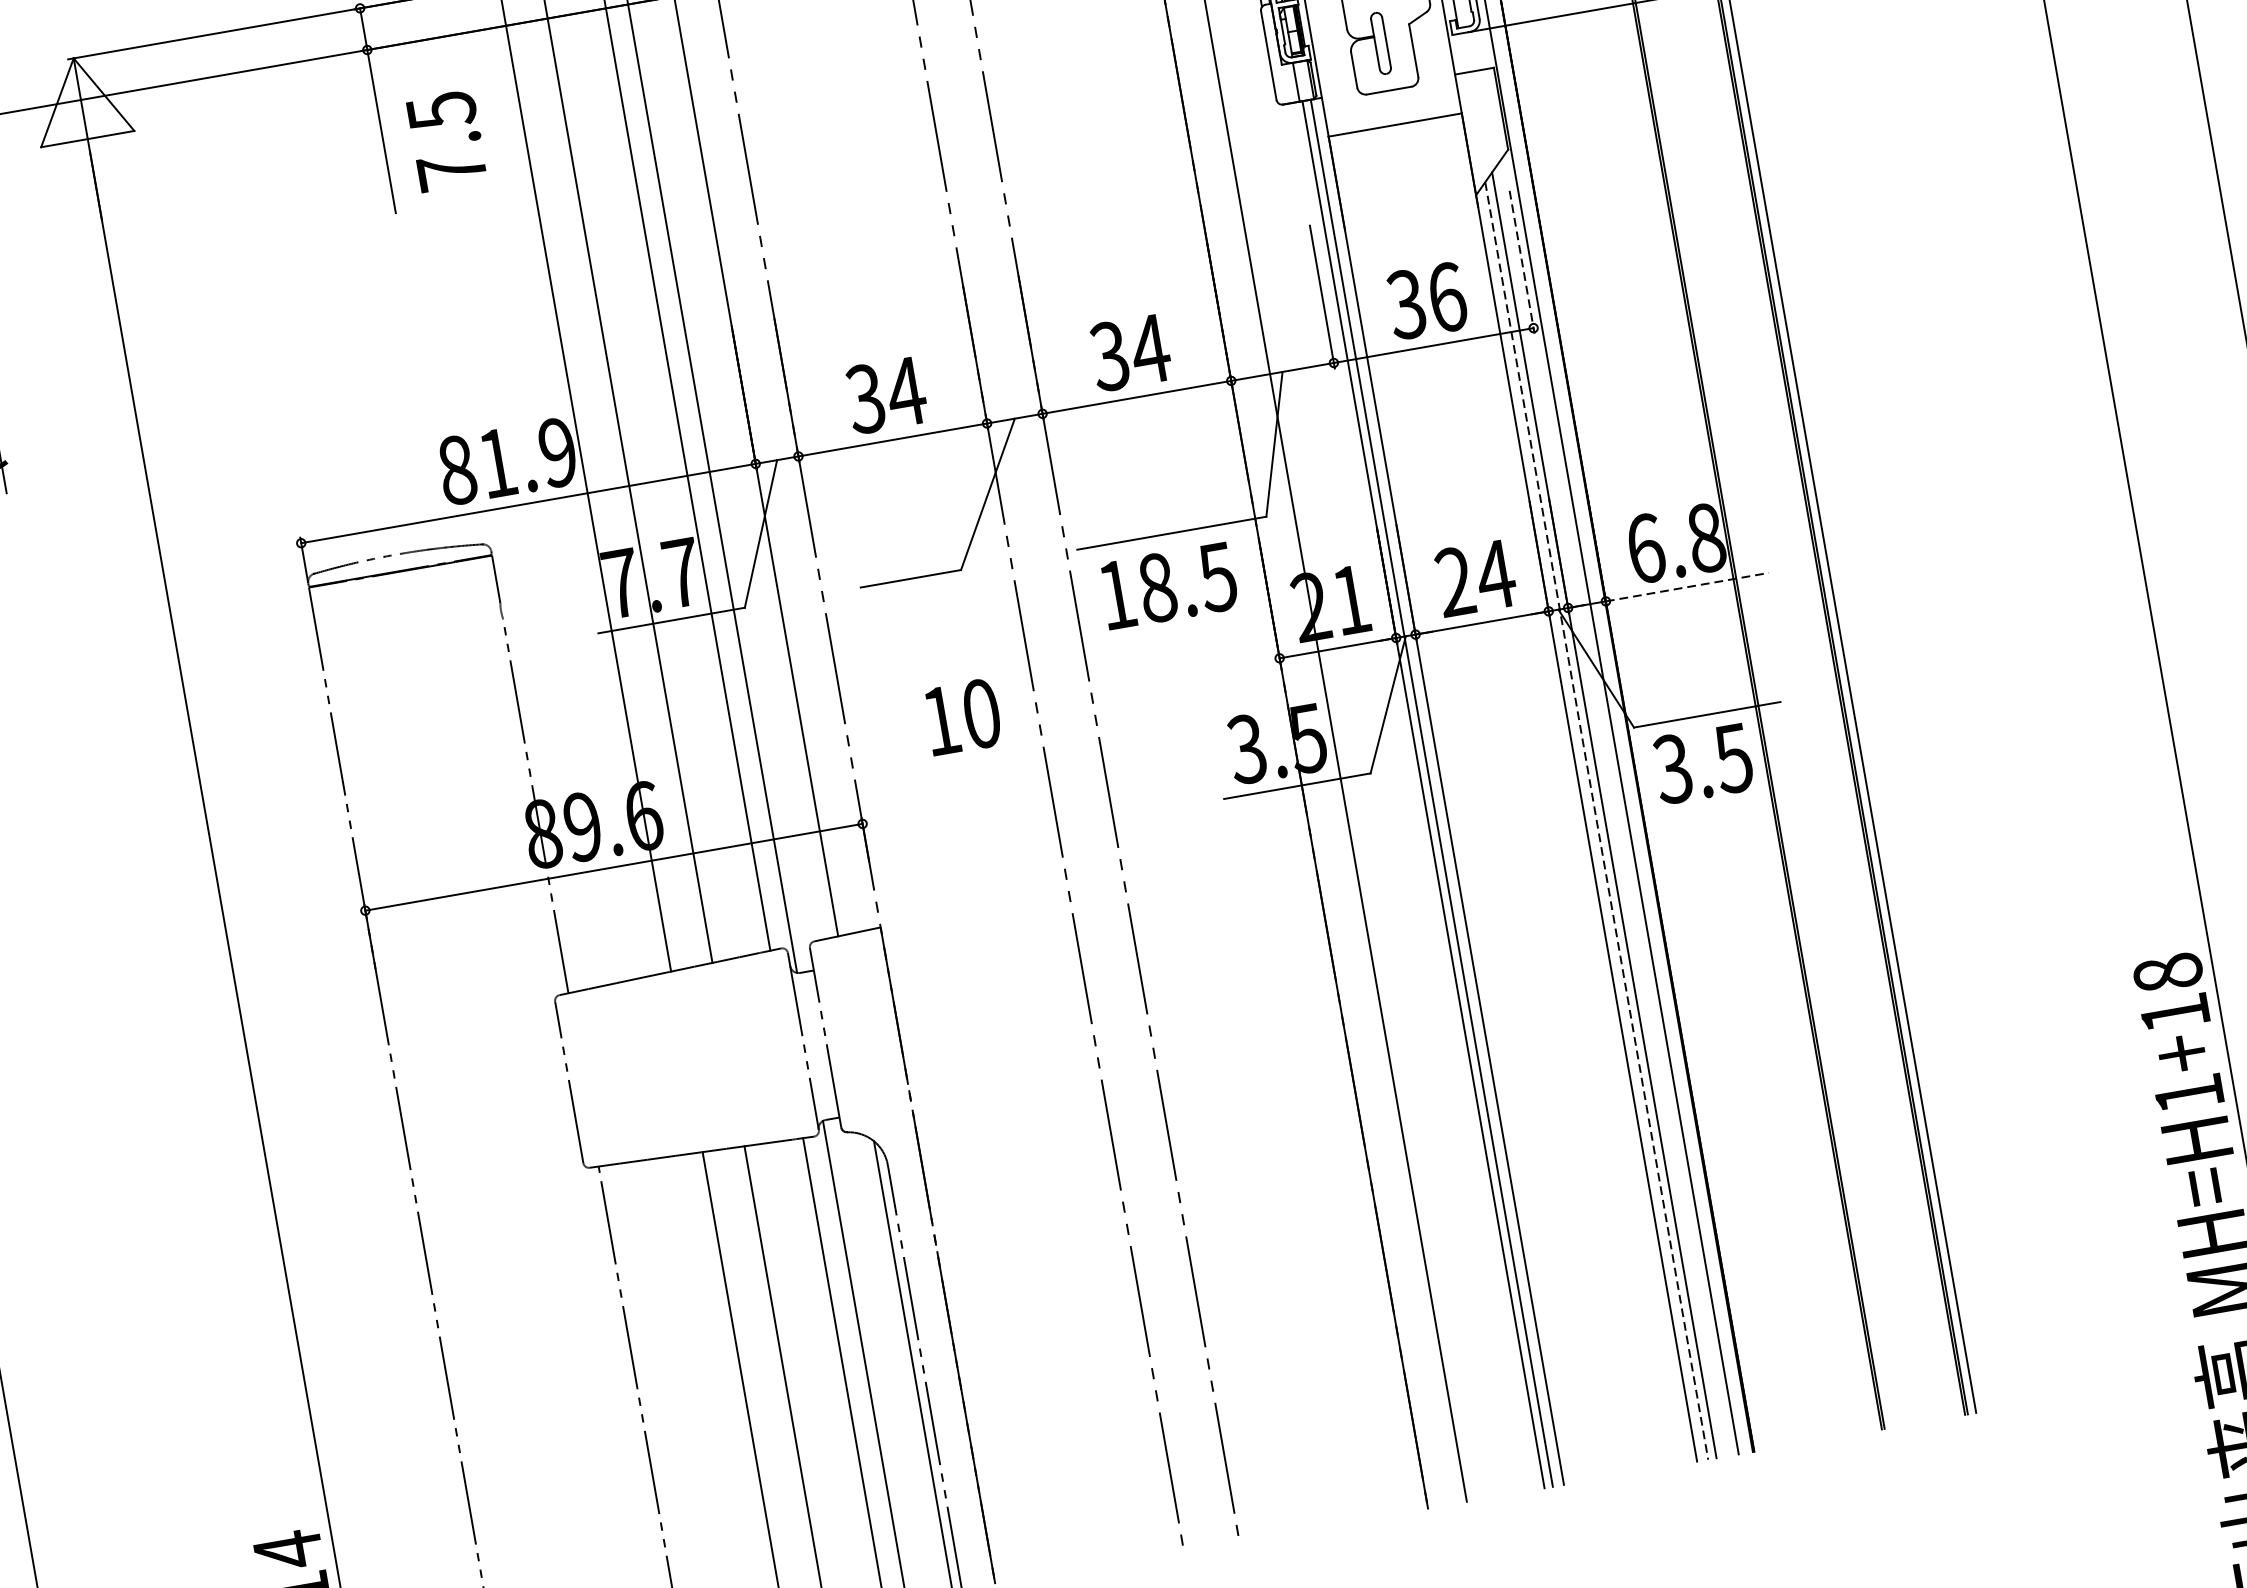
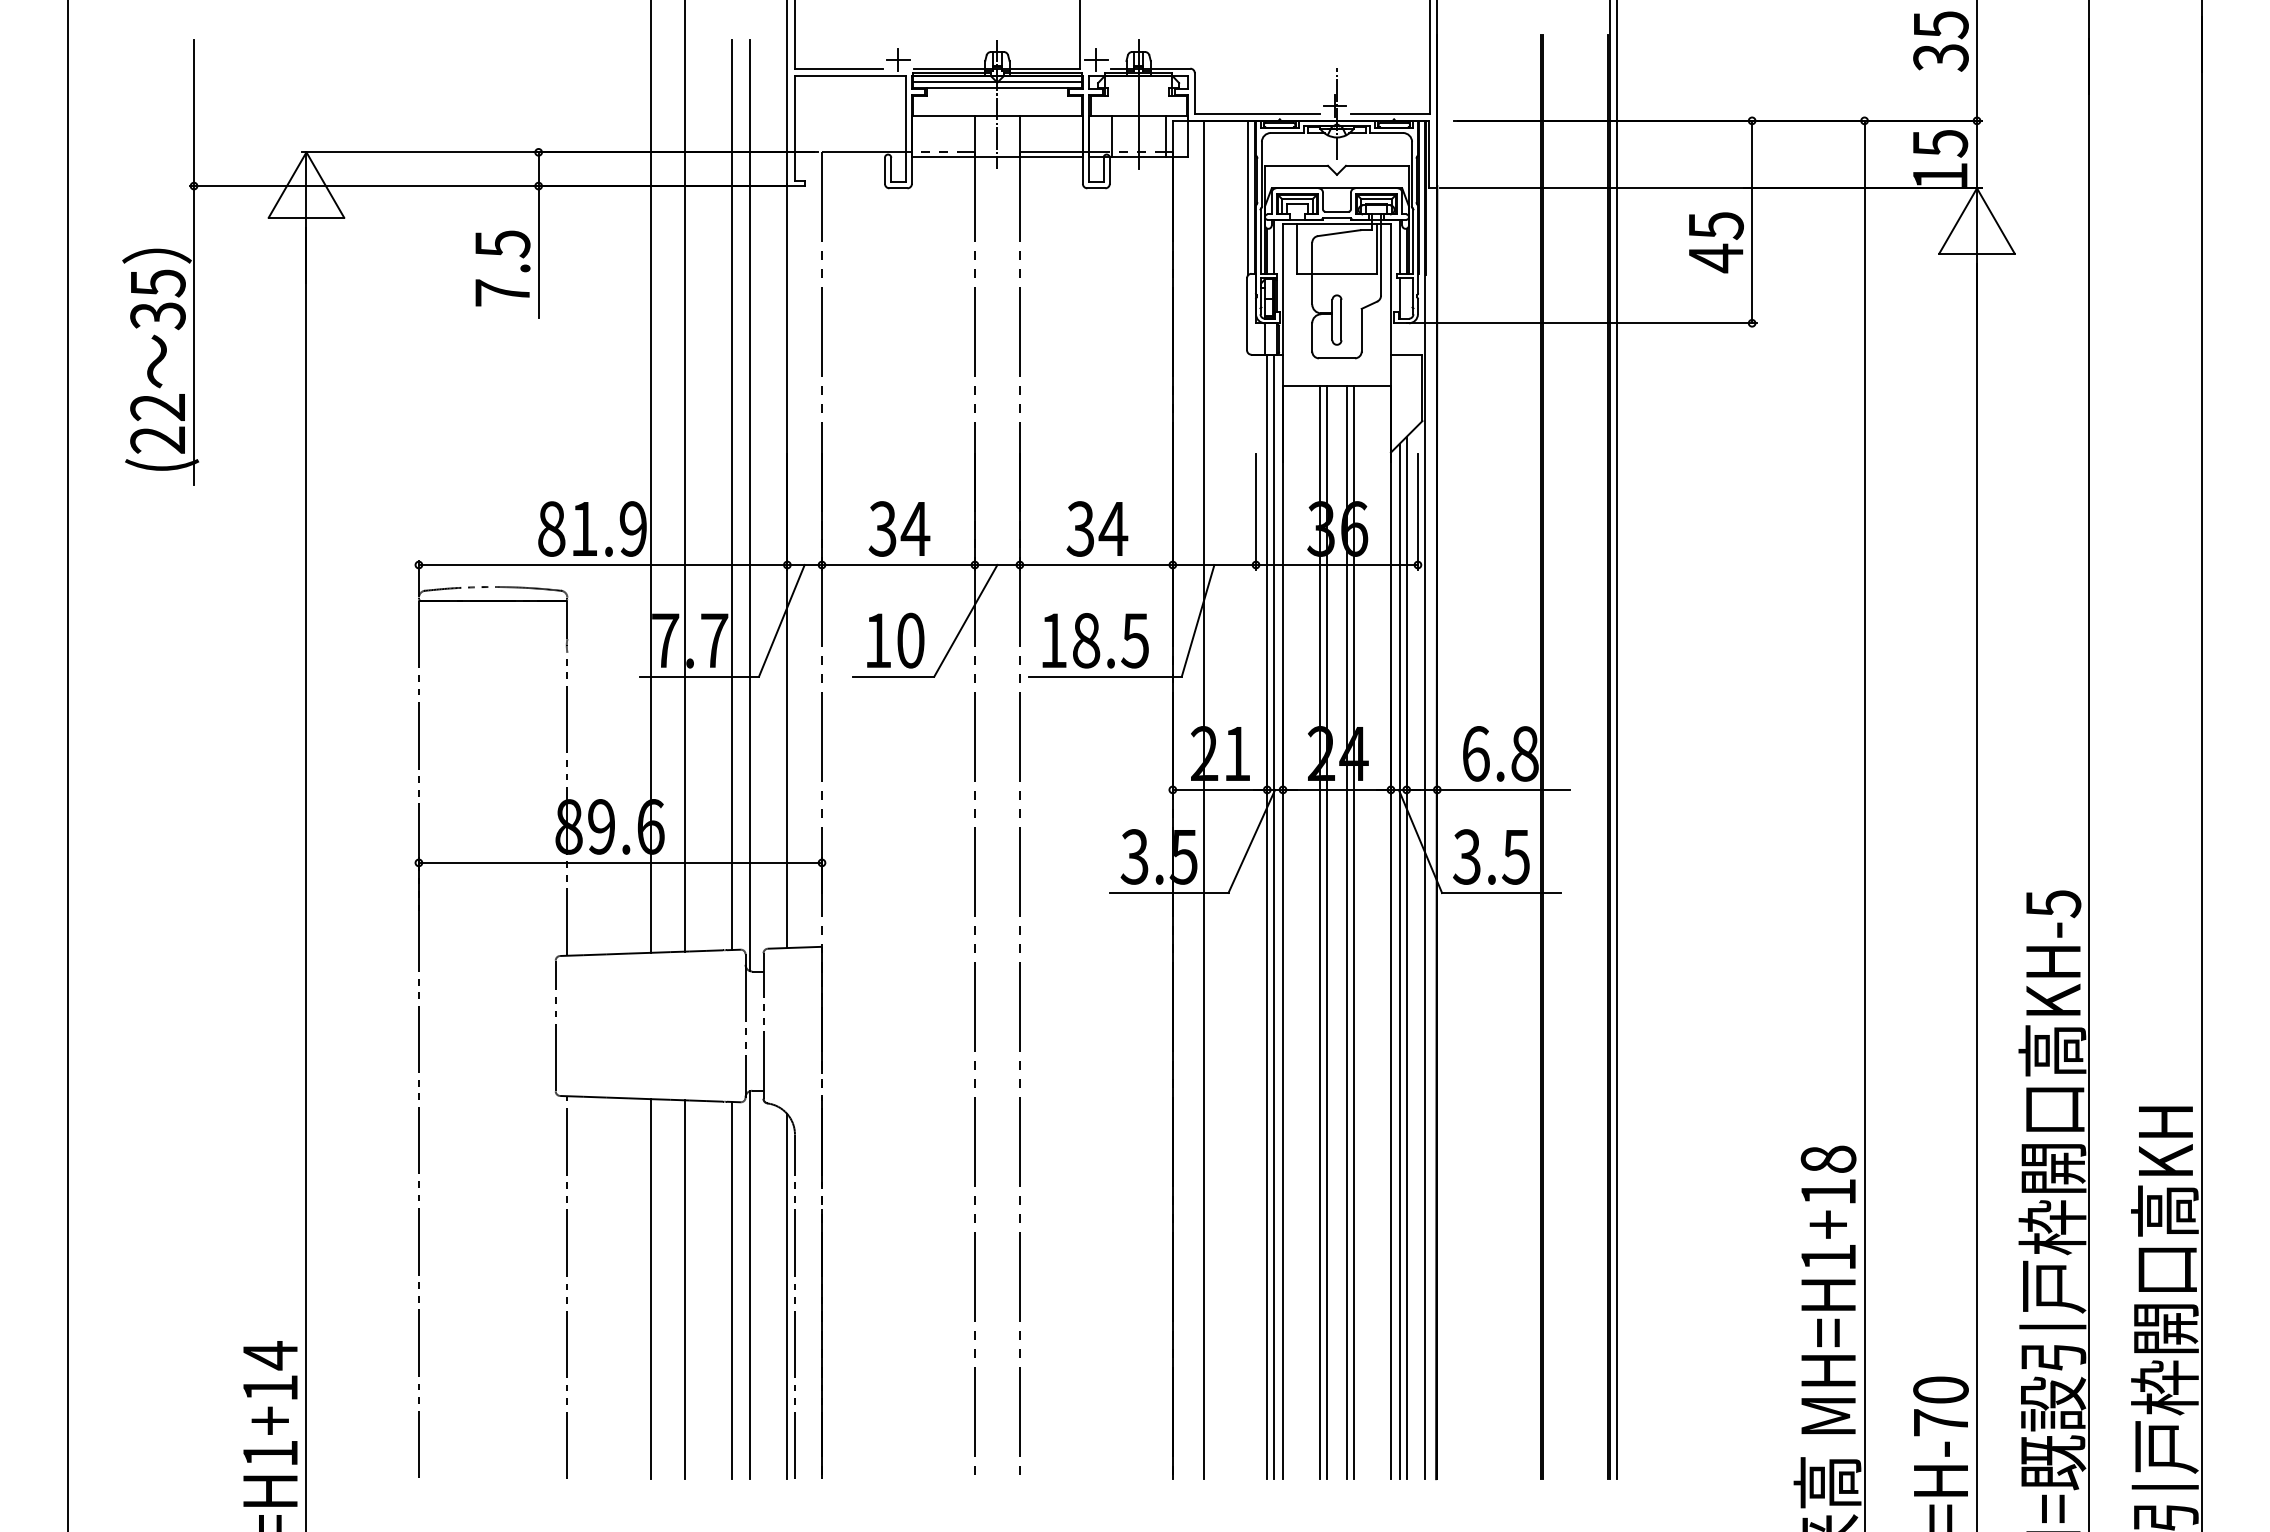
text: (446, 140) -> (502, 268), moved
line: (1521, 262) -> (1417, 511), dashed -> solid
text: (1168, 585) -> (1095, 640), moved
line: (1687, 586) -> (1503, 789), dashed -> solid
text: (962, 716) -> (895, 640), moved
text: (1703, 763) -> (1491, 856), moved
line: (1533, 795) -> (1353, 932), added
line: (1525, 796) -> (1347, 932), added
line: (1499, 801) -> (1326, 932), added
line: (1492, 802) -> (1320, 932), added
line: (1596, 821) -> (1399, 961), dashed -> solid

